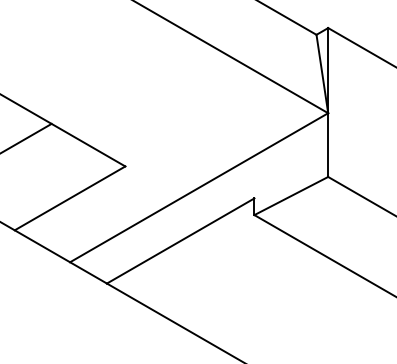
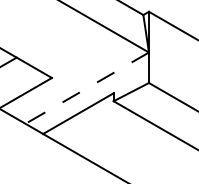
line: (197, 188) -> (86, 88), solid -> dashed

